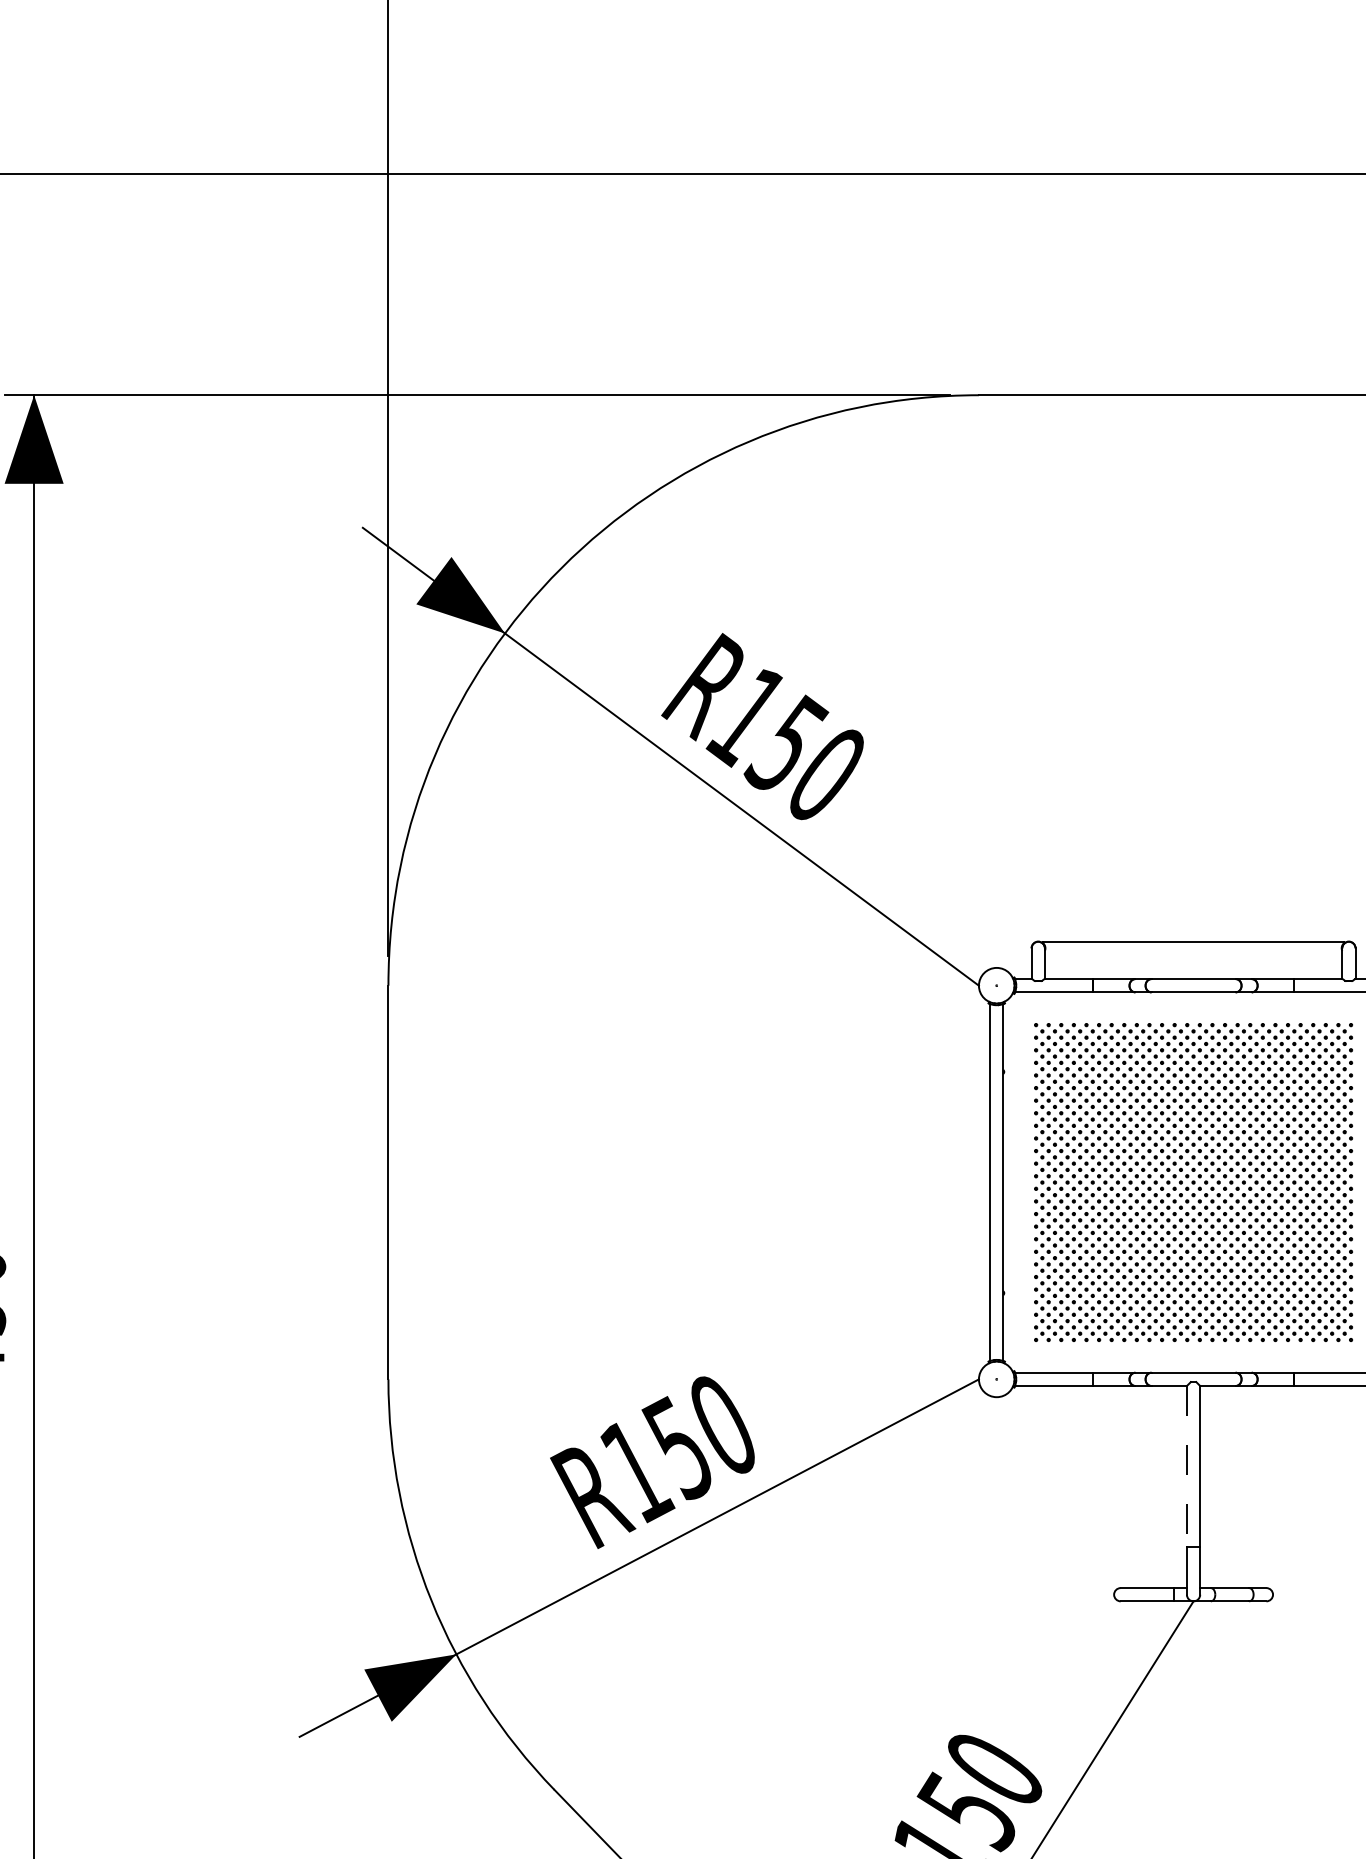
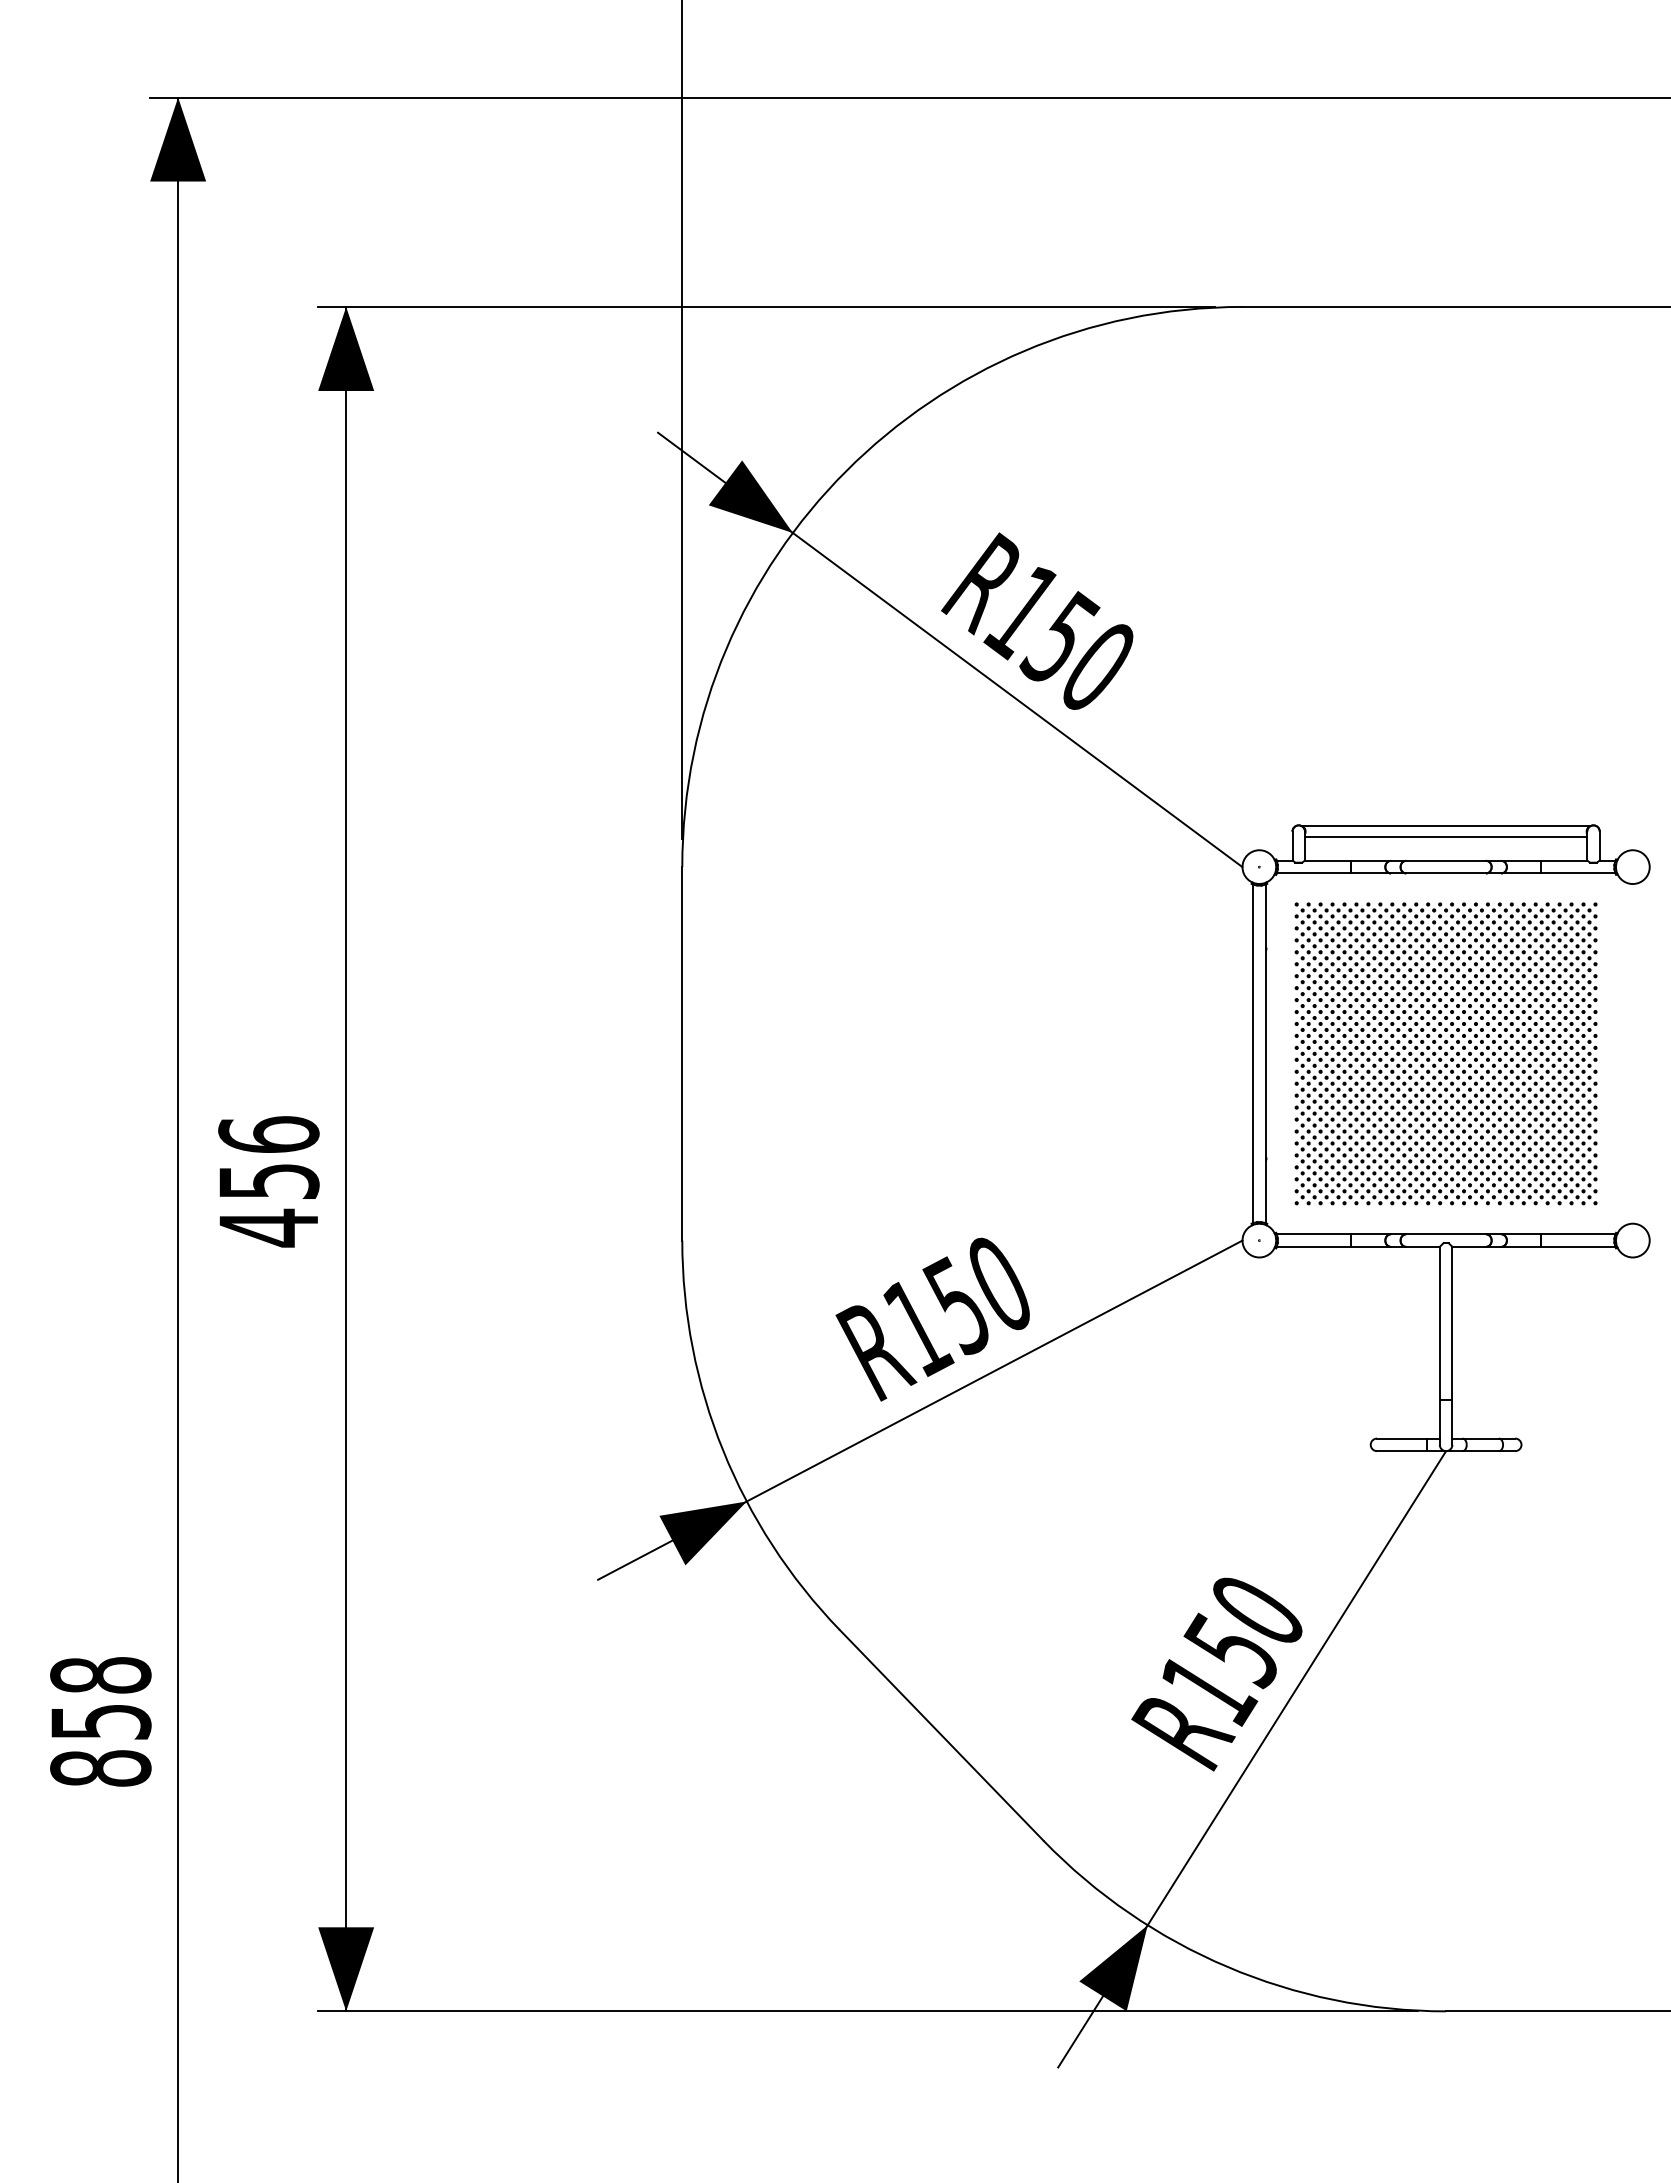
line: (1193, 954) -> (1446, 837), added
line: (1186, 1466) -> (1439, 1323), dashed -> solid

